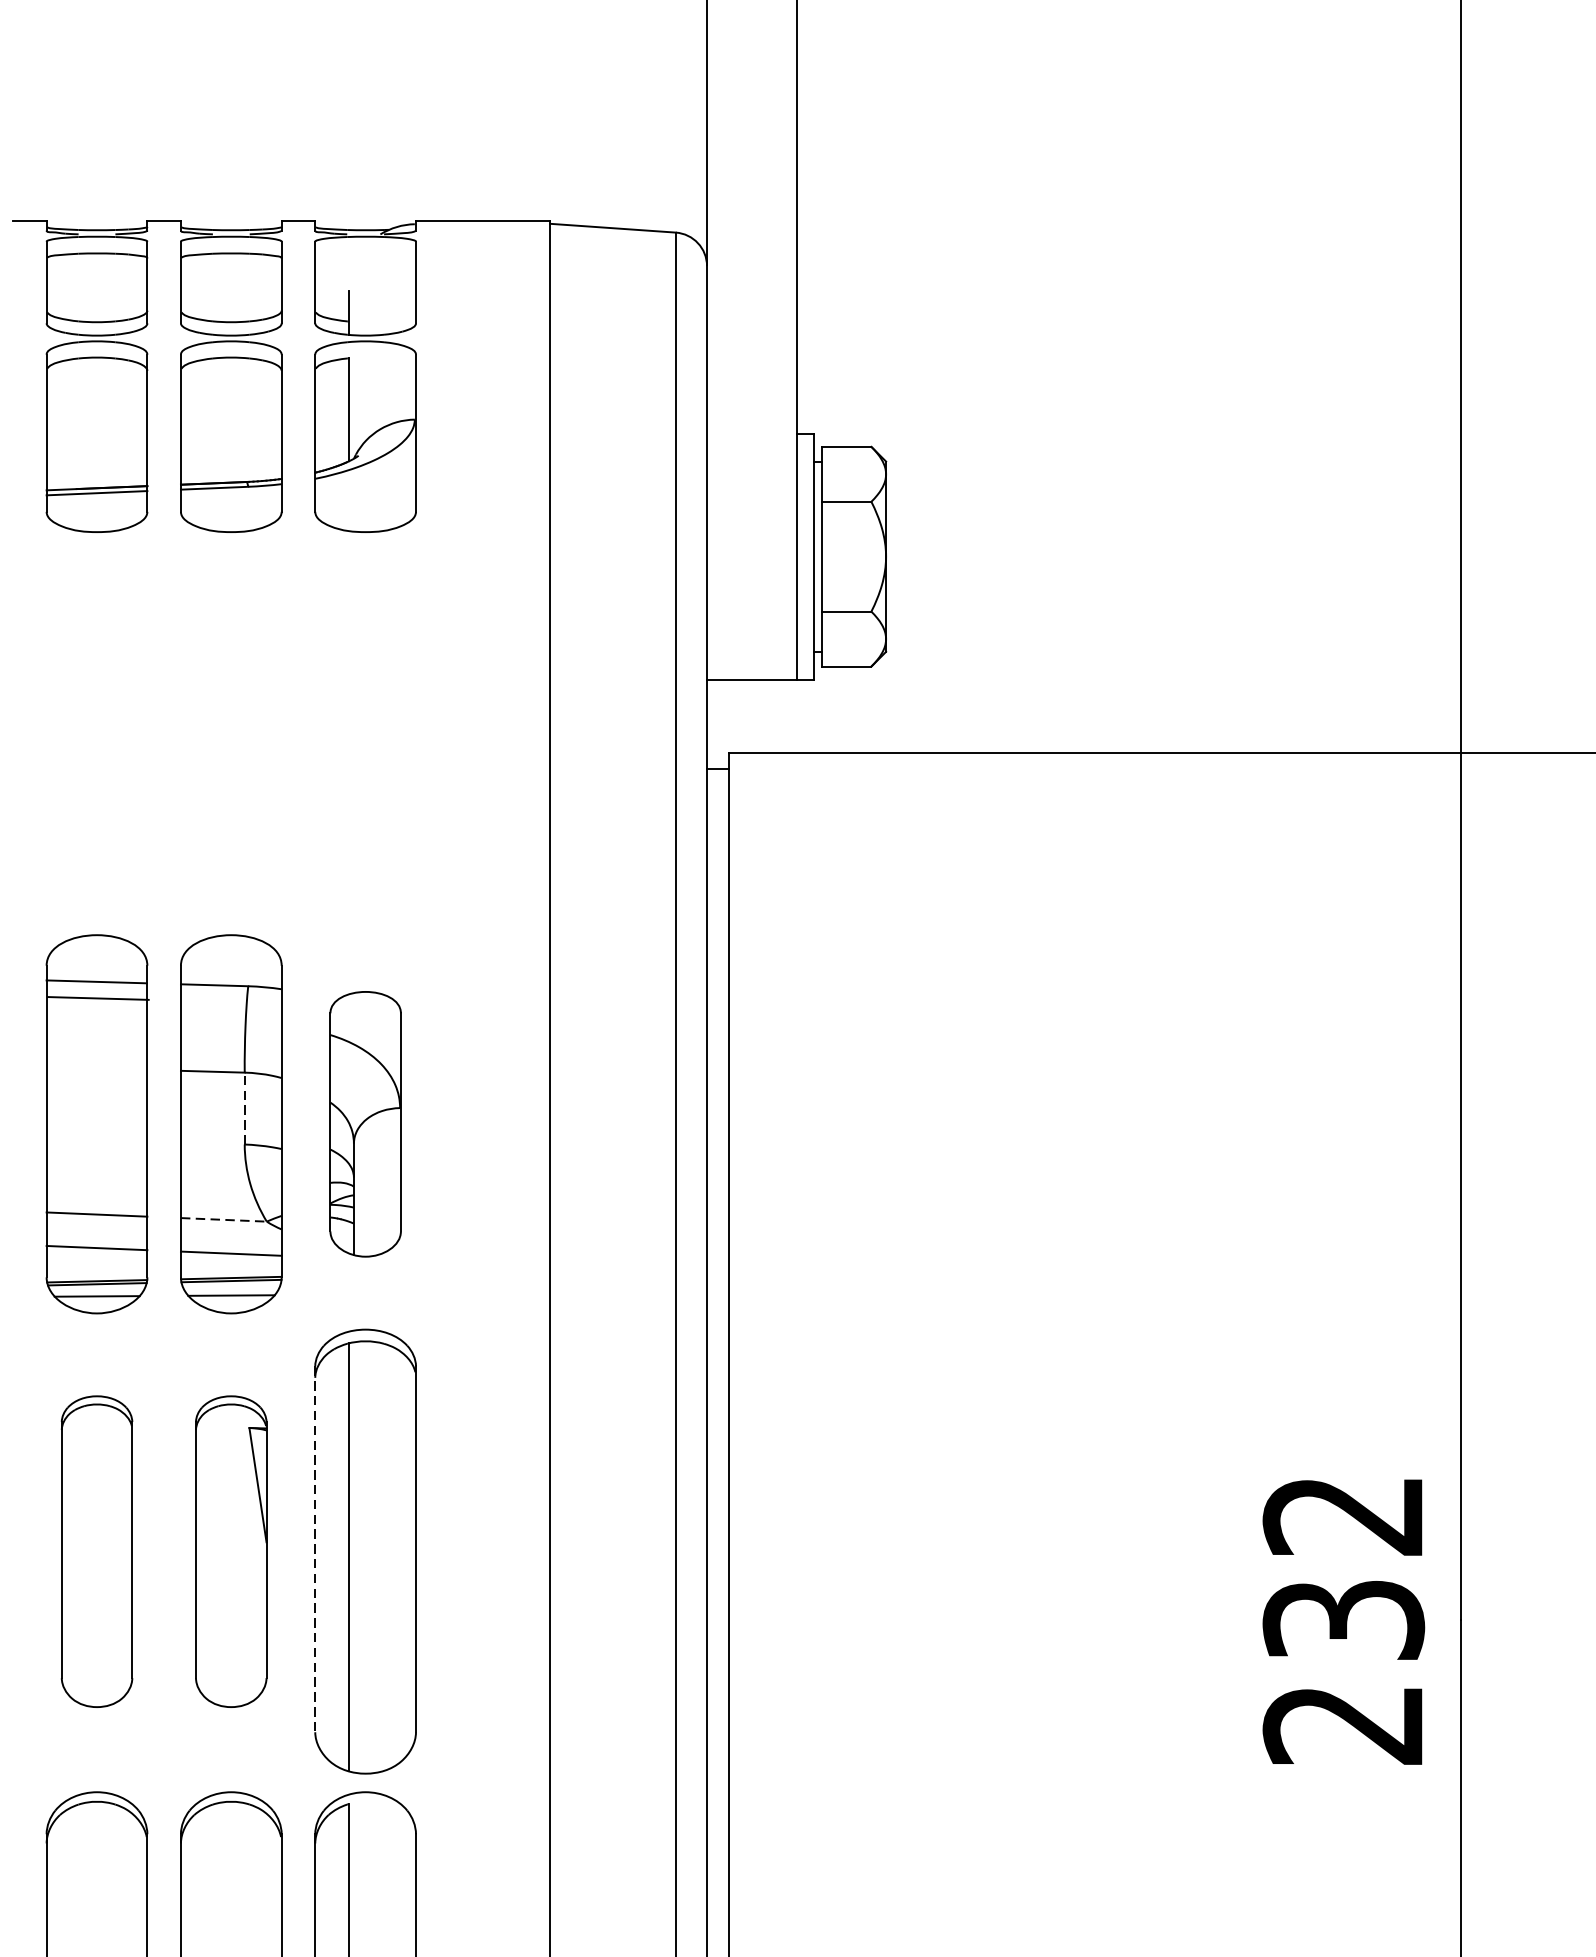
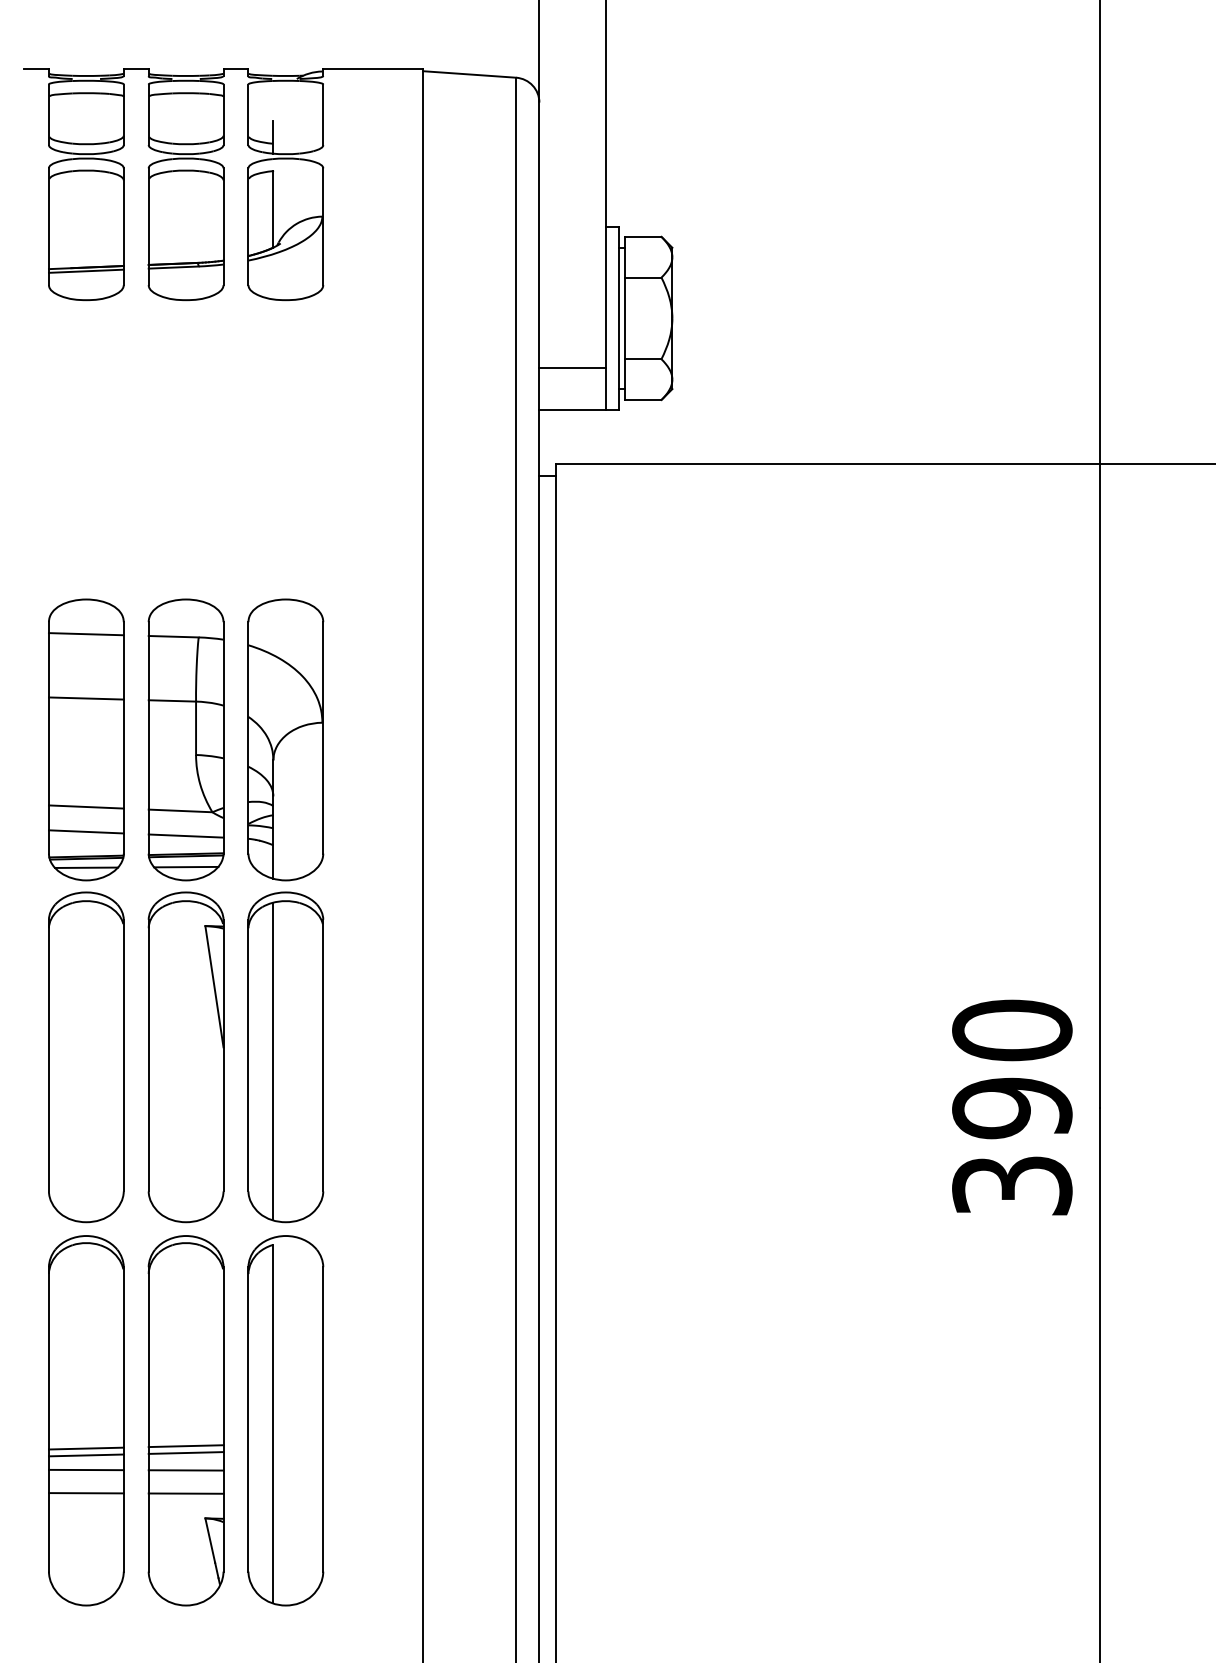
line: (751, 624) -> (572, 368), added
line: (97, 998) -> (85, 698), moved
line: (245, 1108) -> (196, 728), dashed -> solid
part: (365, 1123) -> (285, 739), size x1.43
line: (223, 1219) -> (180, 810), dashed -> solid
line: (315, 1549) -> (248, 1055), dashed -> solid
part: (97, 1551) -> (86, 1057), size x1.43
part: (230, 1551) -> (185, 1057), size x1.43
text: (1344, 1619) -> (1012, 1107), 232 -> 390

